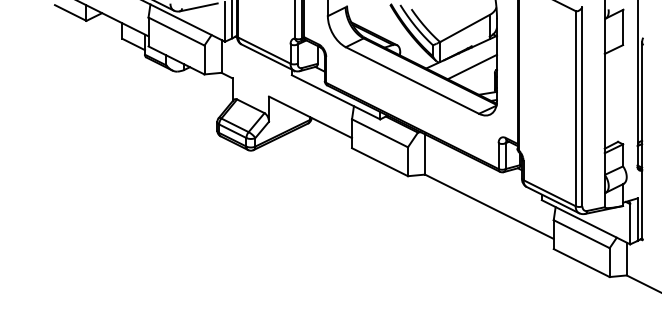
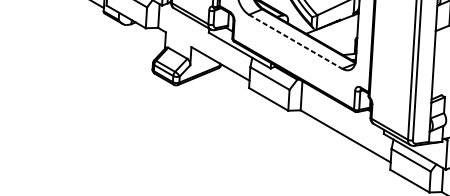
line: (472, 66) -> (339, 34), removed
line: (412, 80) -> (295, 41), solid -> dashed

